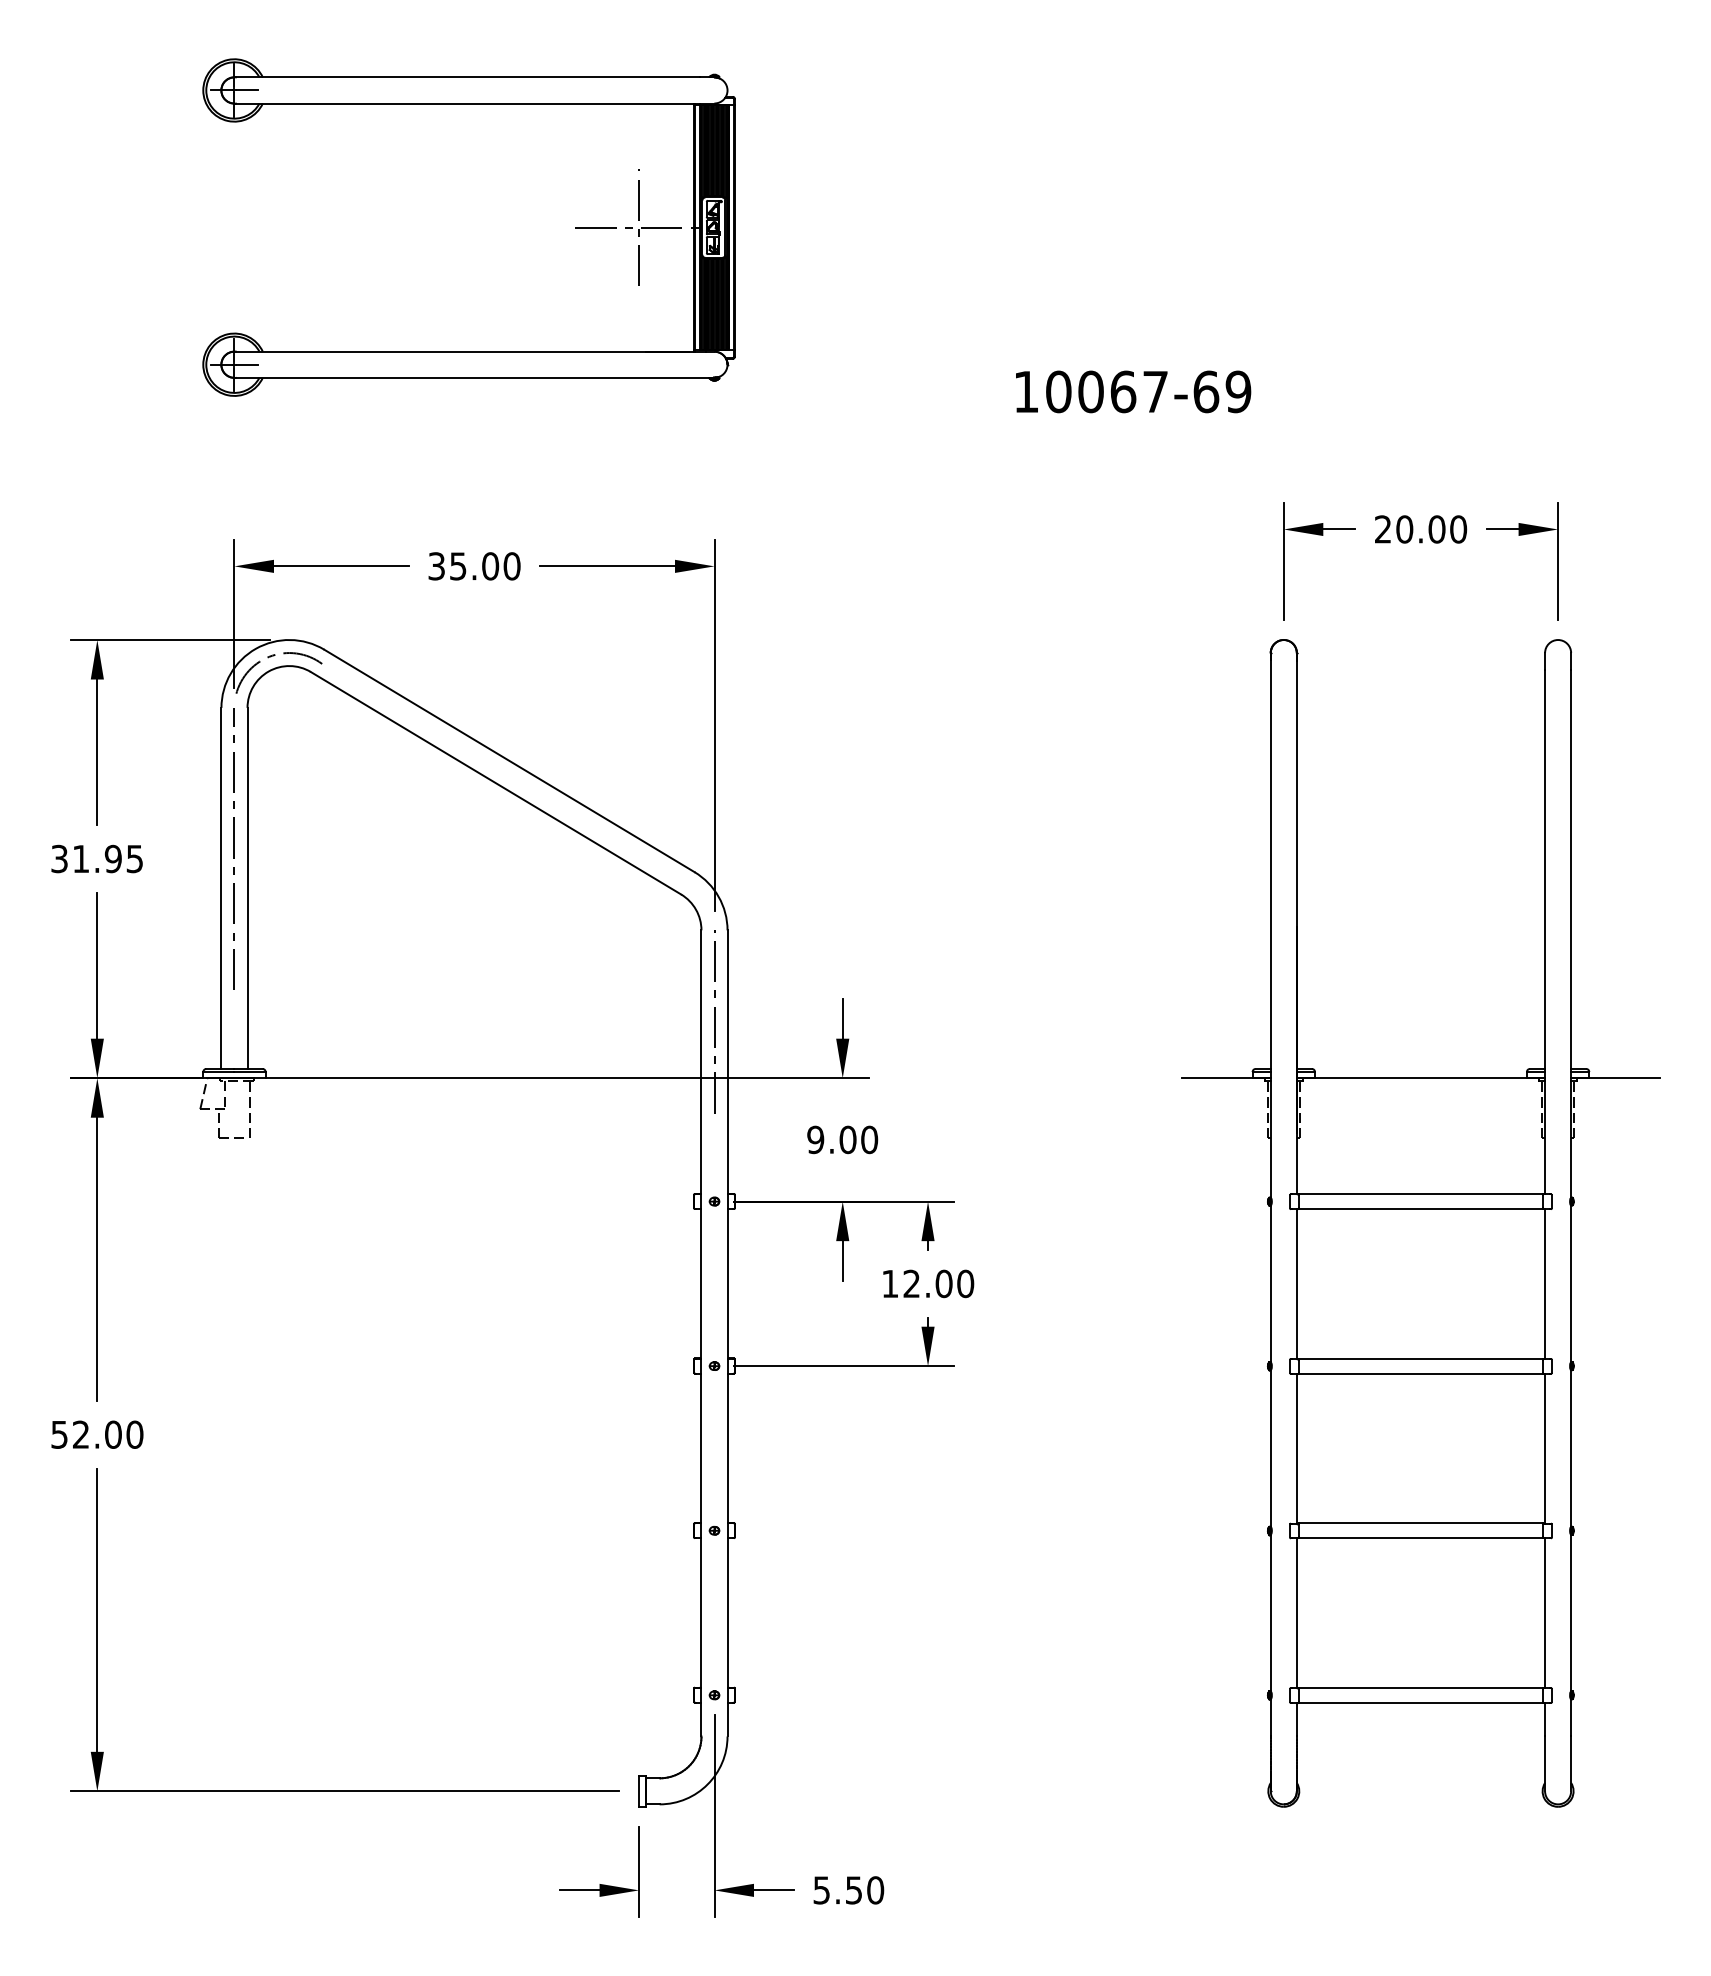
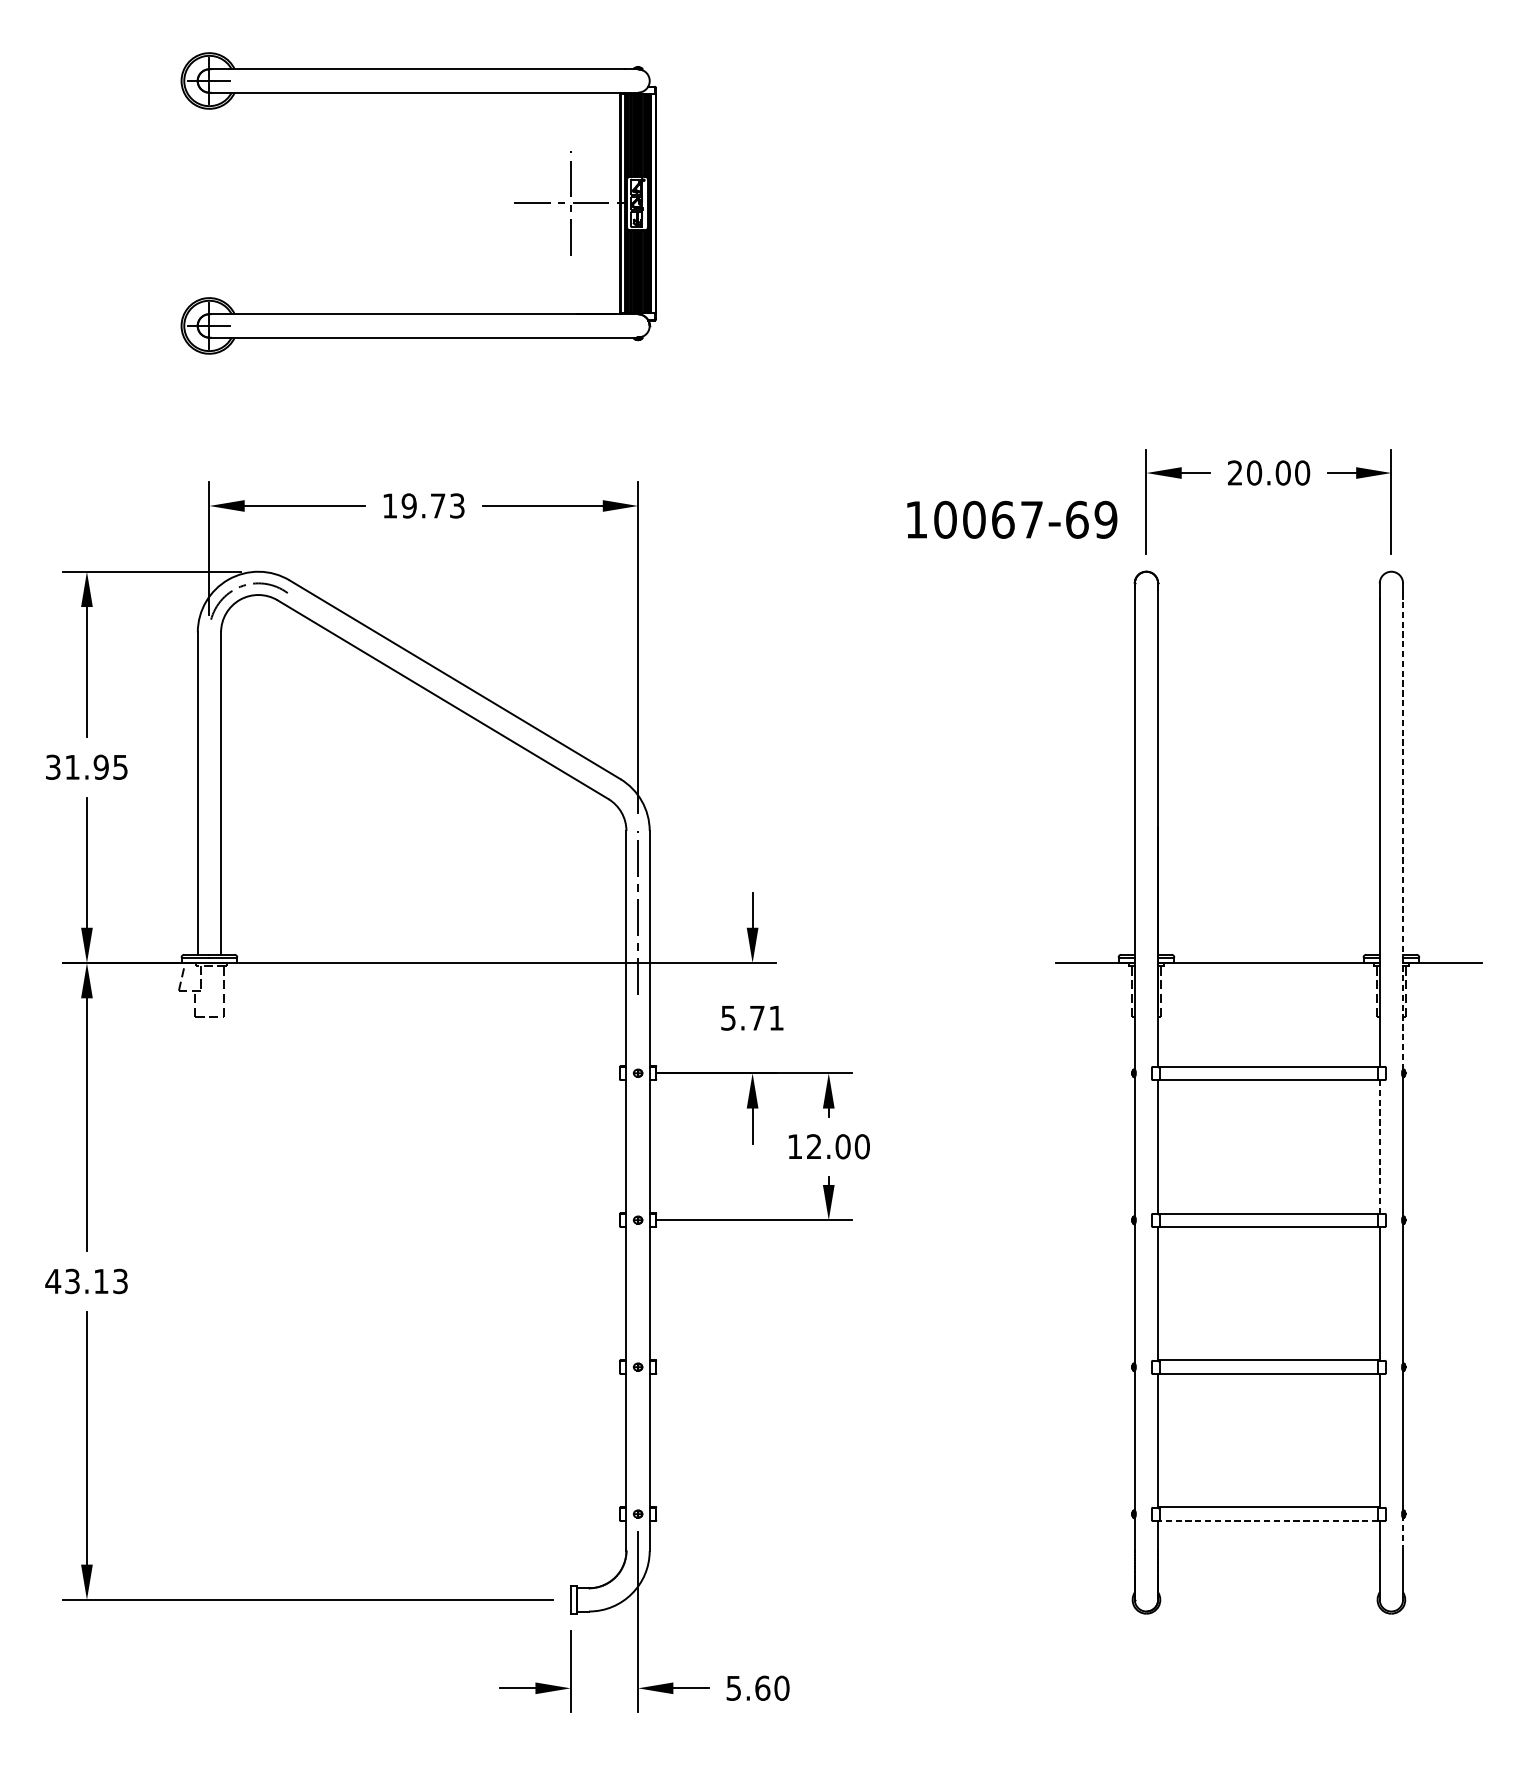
text: (1133, 391) -> (1012, 519), moved
text: (474, 566) -> (423, 506), 35.00 -> 19.73
line: (233, 848) -> (208, 757), removed
line: (1571, 934) -> (1403, 834), solid -> dashed
text: (842, 1139) -> (752, 1017), 9.00 -> 5.71
line: (1545, 1284) -> (1380, 1147), solid -> dashed
text: (96, 1434) -> (86, 1281), 52.00 -> 43.13
line: (1420, 1702) -> (1268, 1520), solid -> dashed
line: (1571, 1717) -> (1403, 1533), solid -> dashed
text: (853, 1890) -> (762, 1688), 5.50 -> 5.60

